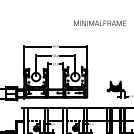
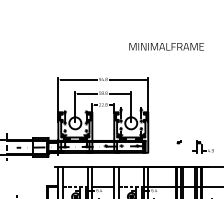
hatch: (115, 86) -> (188, 136), removed

